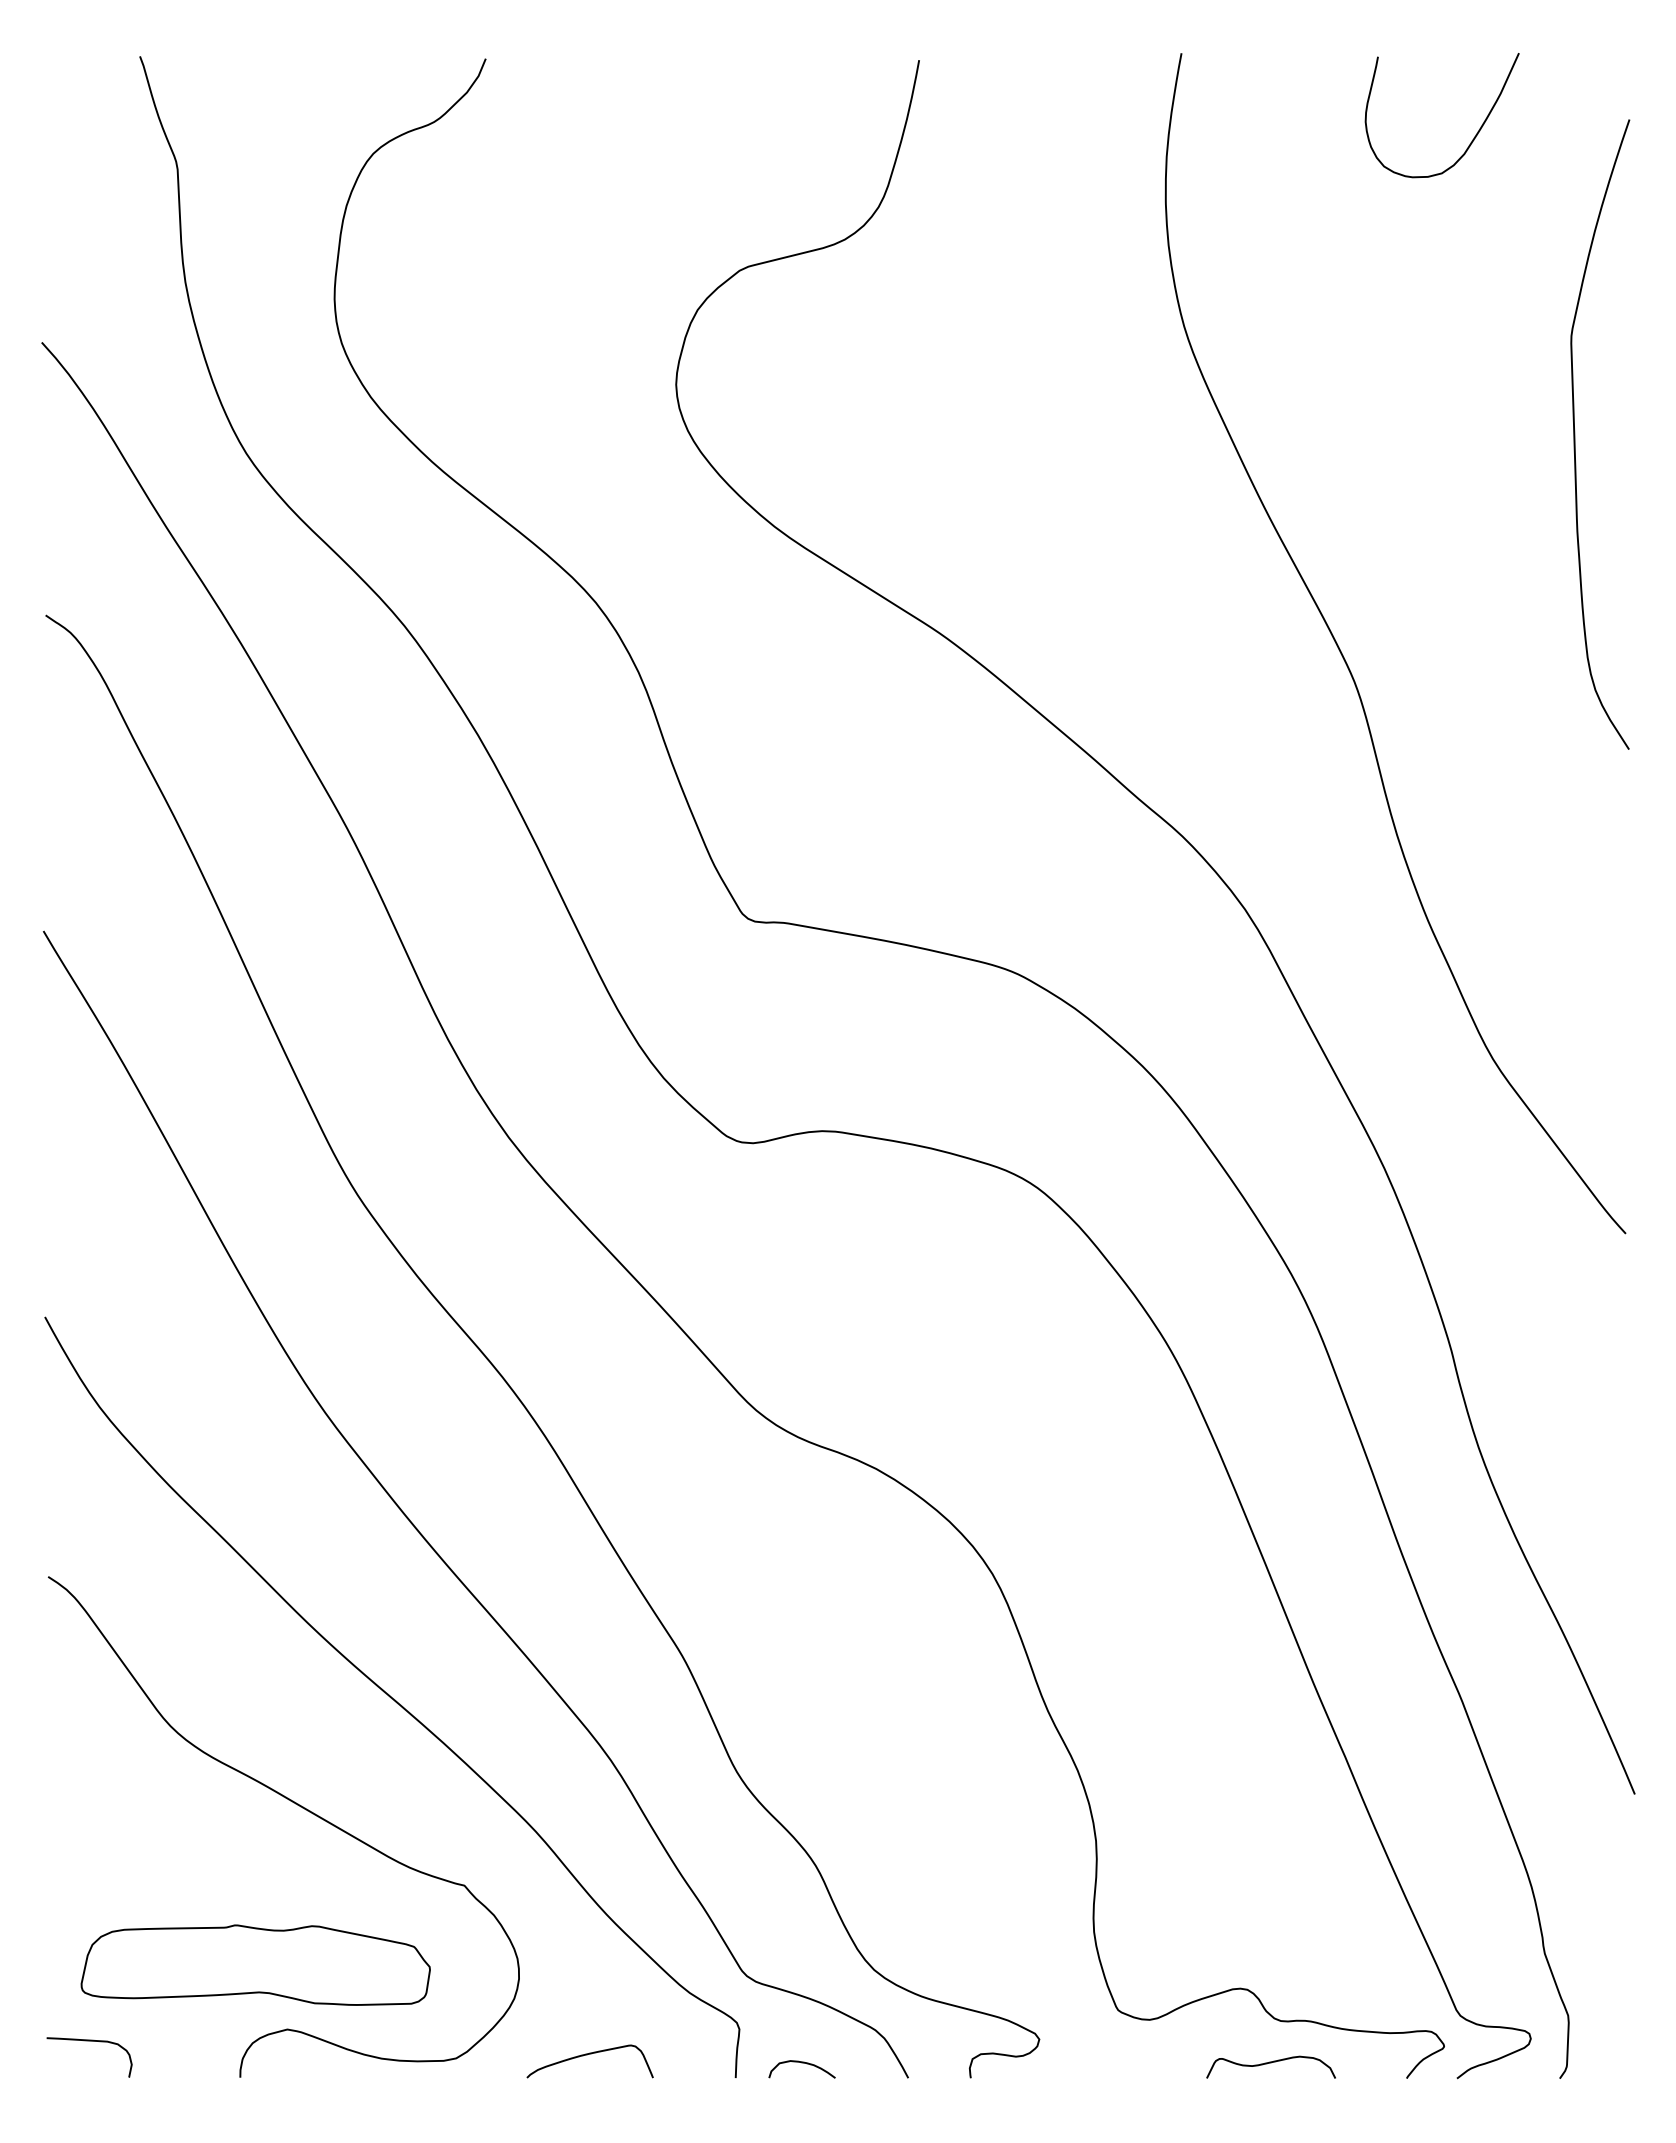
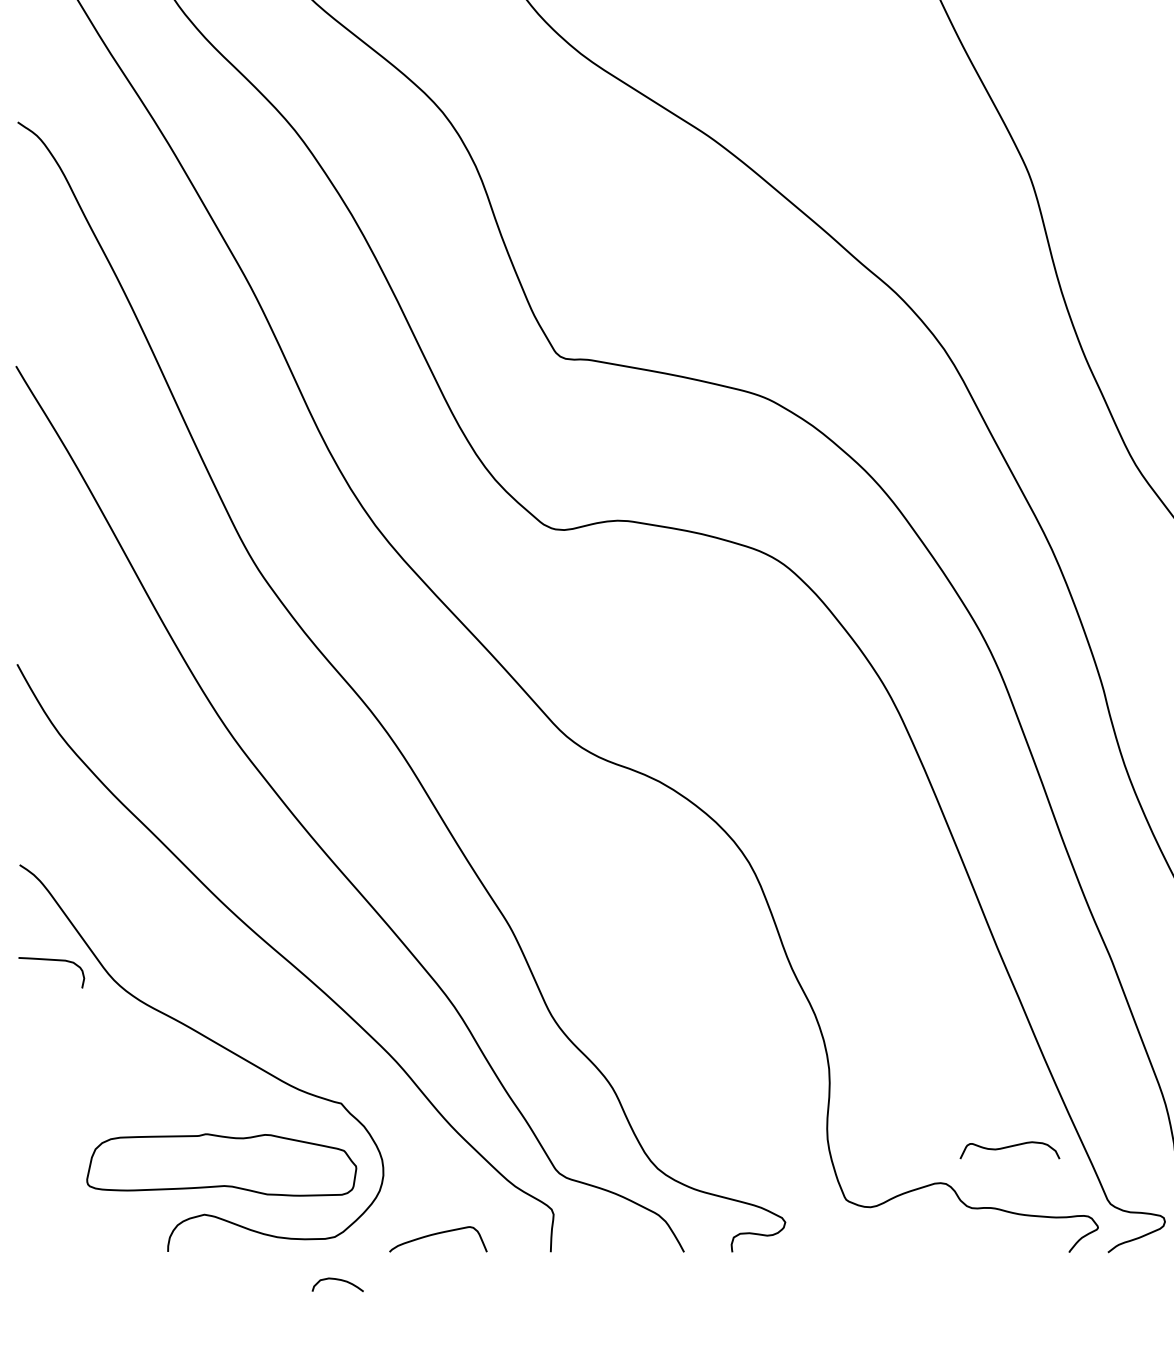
part: (255, 1964) -> (221, 1164), moved
curve: (89, 2041) -> (51, 960), moved
curve: (801, 2063) -> (337, 1280), moved
curve: (1270, 2063) -> (1009, 1147), moved

